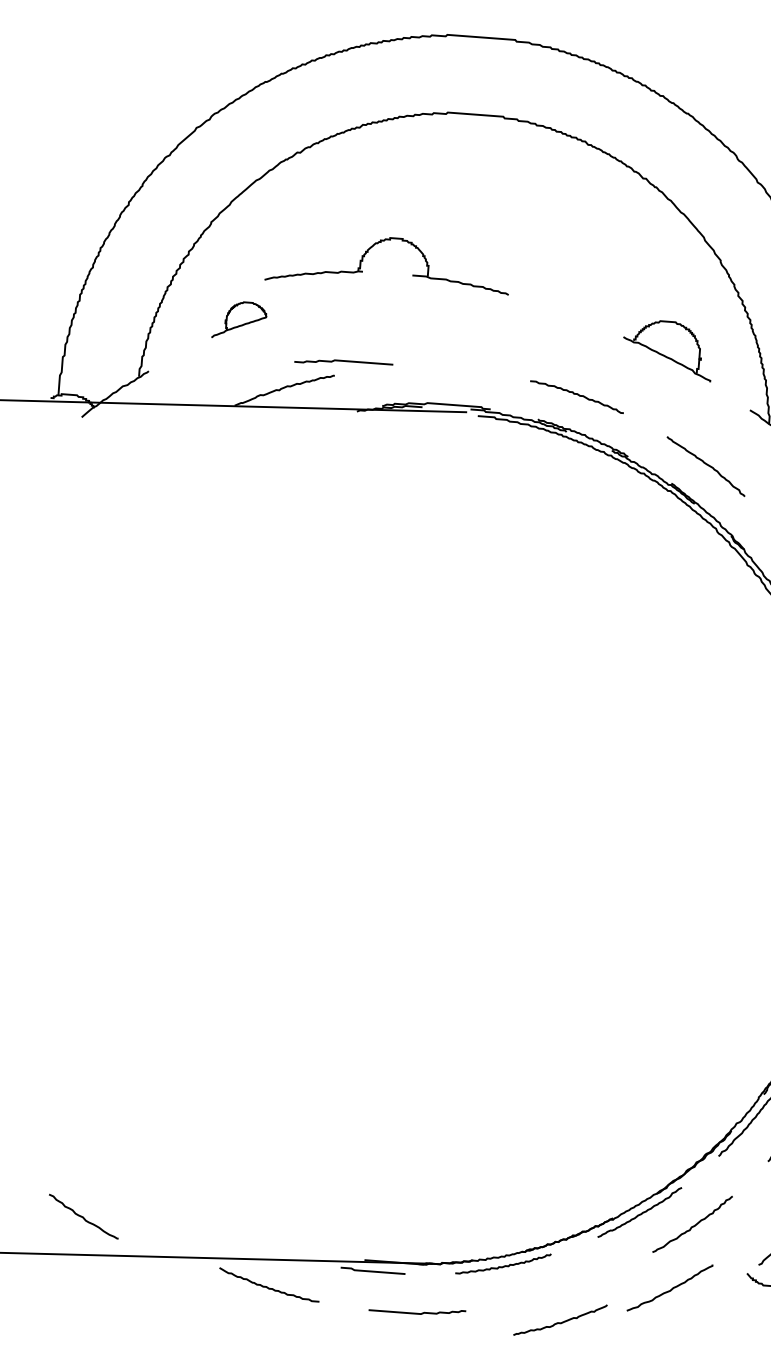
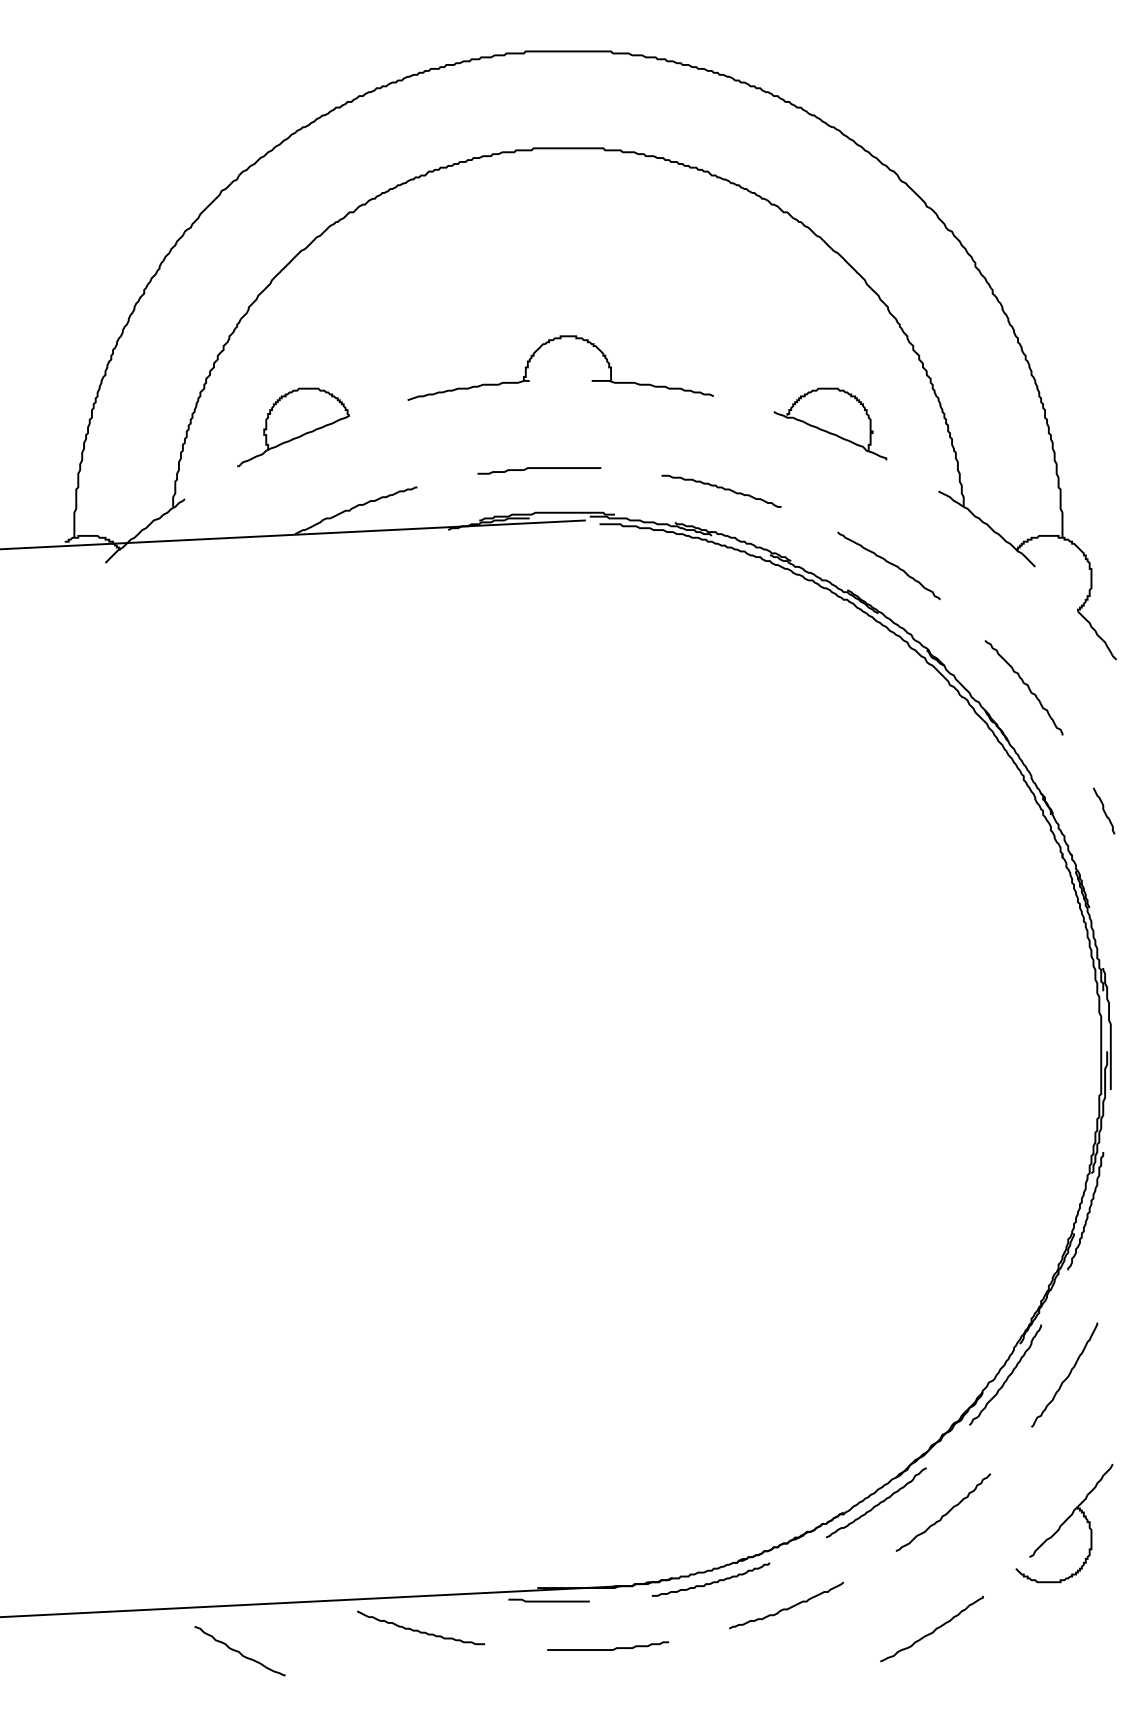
part: (380, 243) -> (549, 343), moved
part: (239, 320) -> (293, 427), size x1.67
curve: (344, 361) -> (539, 468), moved
curve: (83, 1216) -> (239, 1651), moved
curve: (670, 1289) -> (933, 1630), moved
curve: (561, 1321) -> (788, 1607), moved

